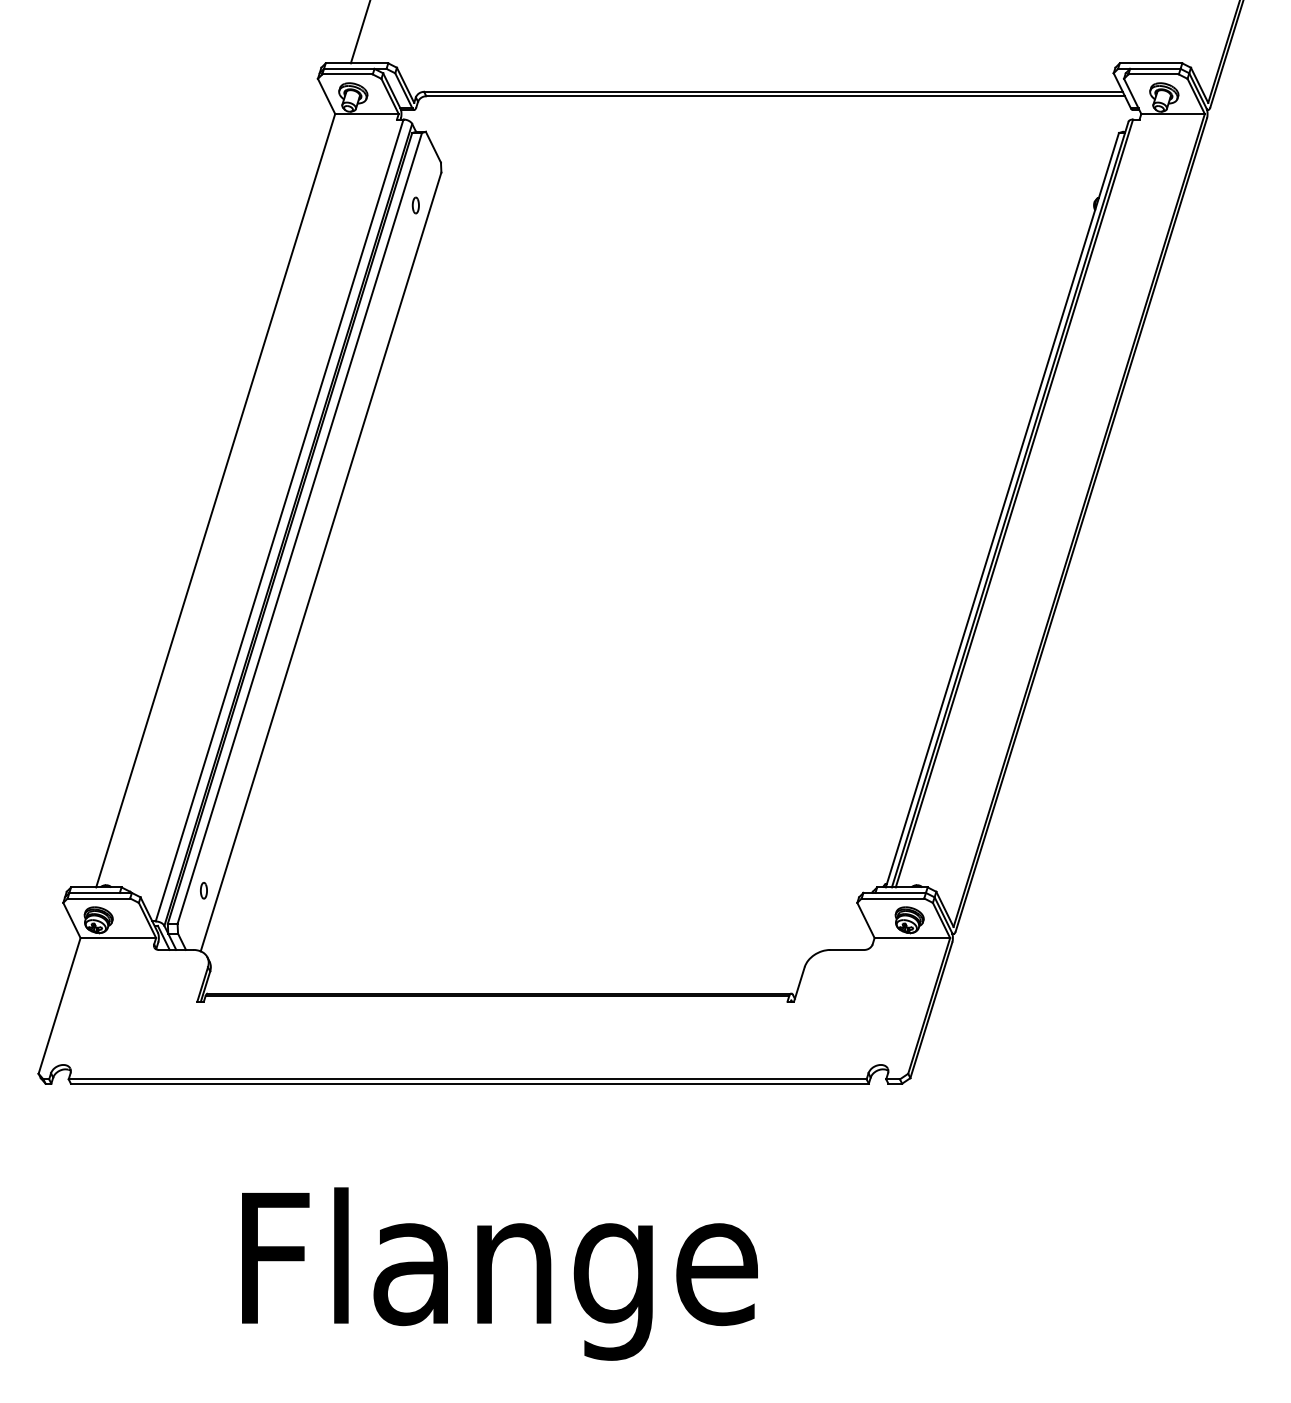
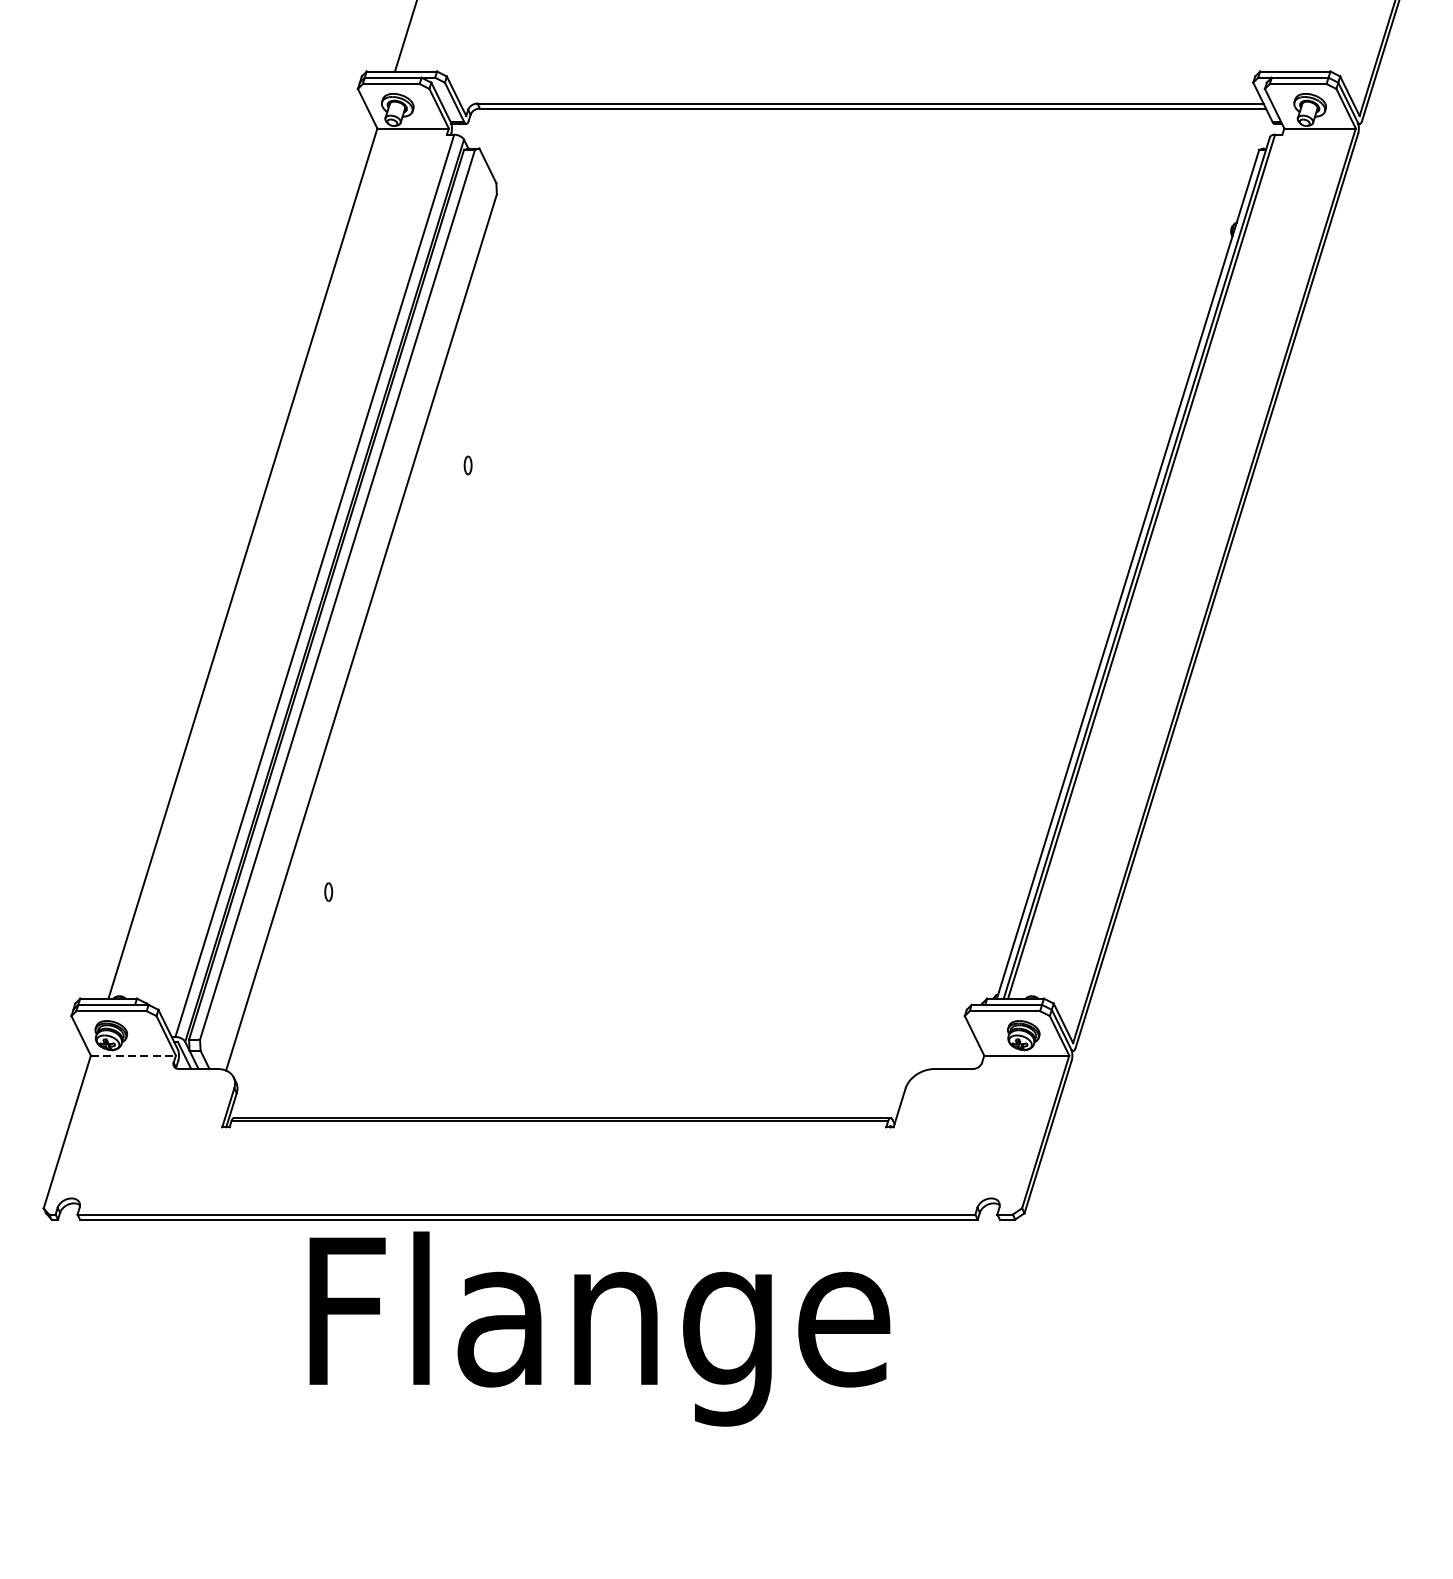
part: (415, 205) -> (467, 465), moved
part: (203, 890) -> (328, 891), moved
line: (118, 938) -> (133, 1056), solid -> dashed
text: (499, 1273) -> (599, 1328), moved

